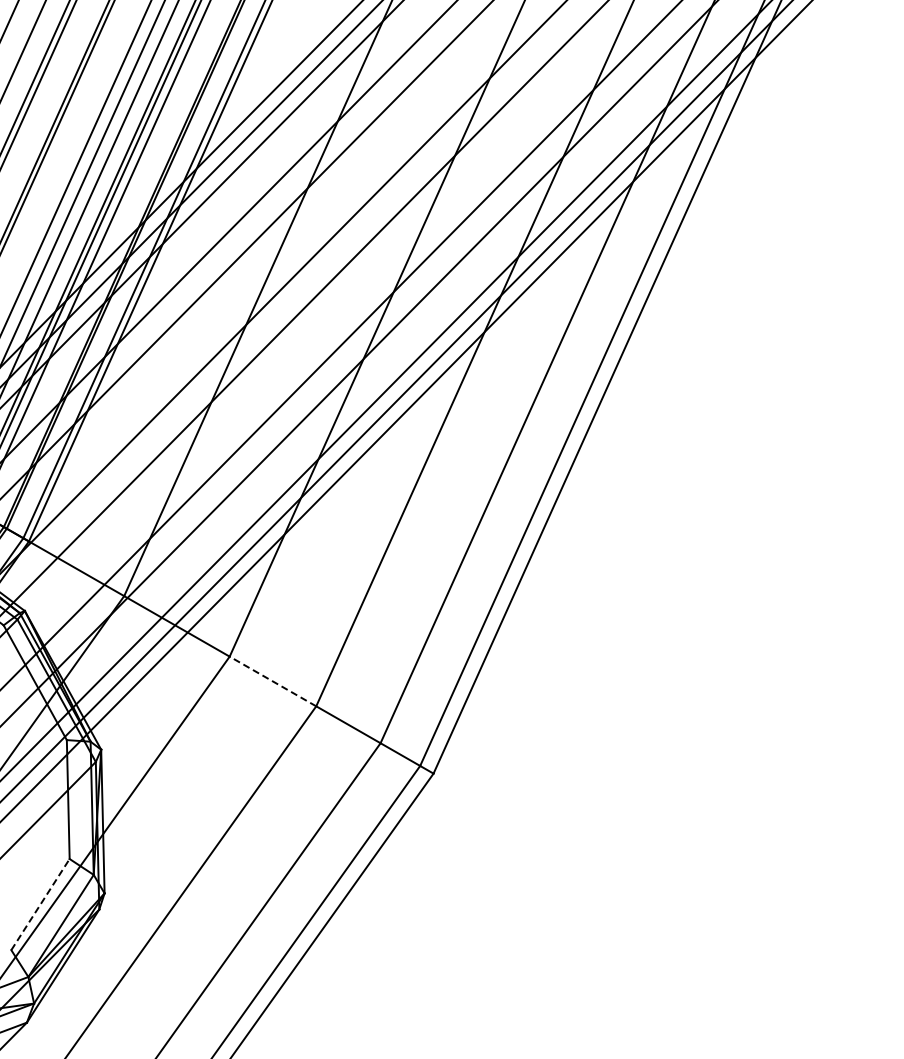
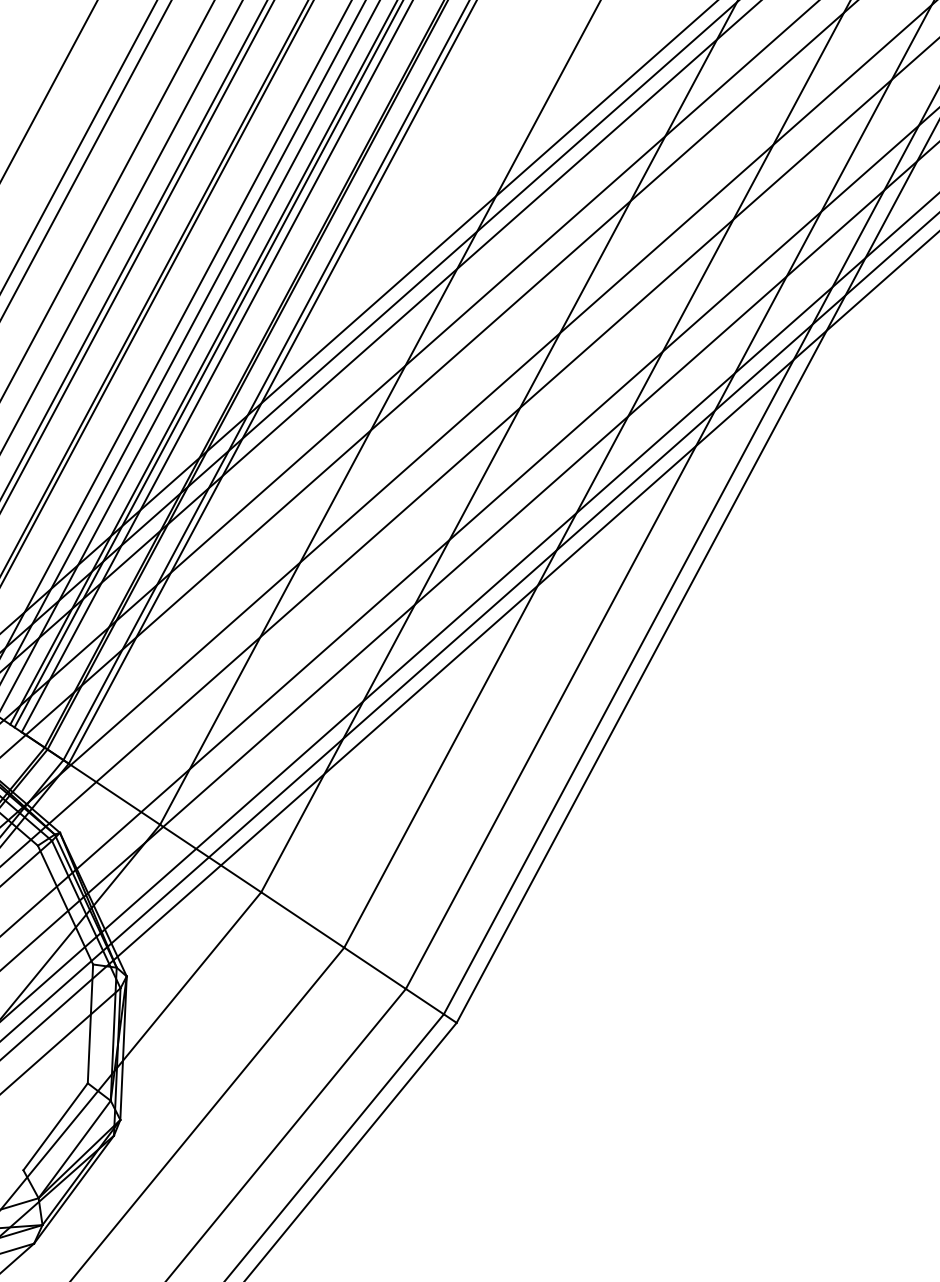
line: (272, 681) -> (302, 920), dashed -> solid
line: (40, 904) -> (55, 1126), dashed -> solid

